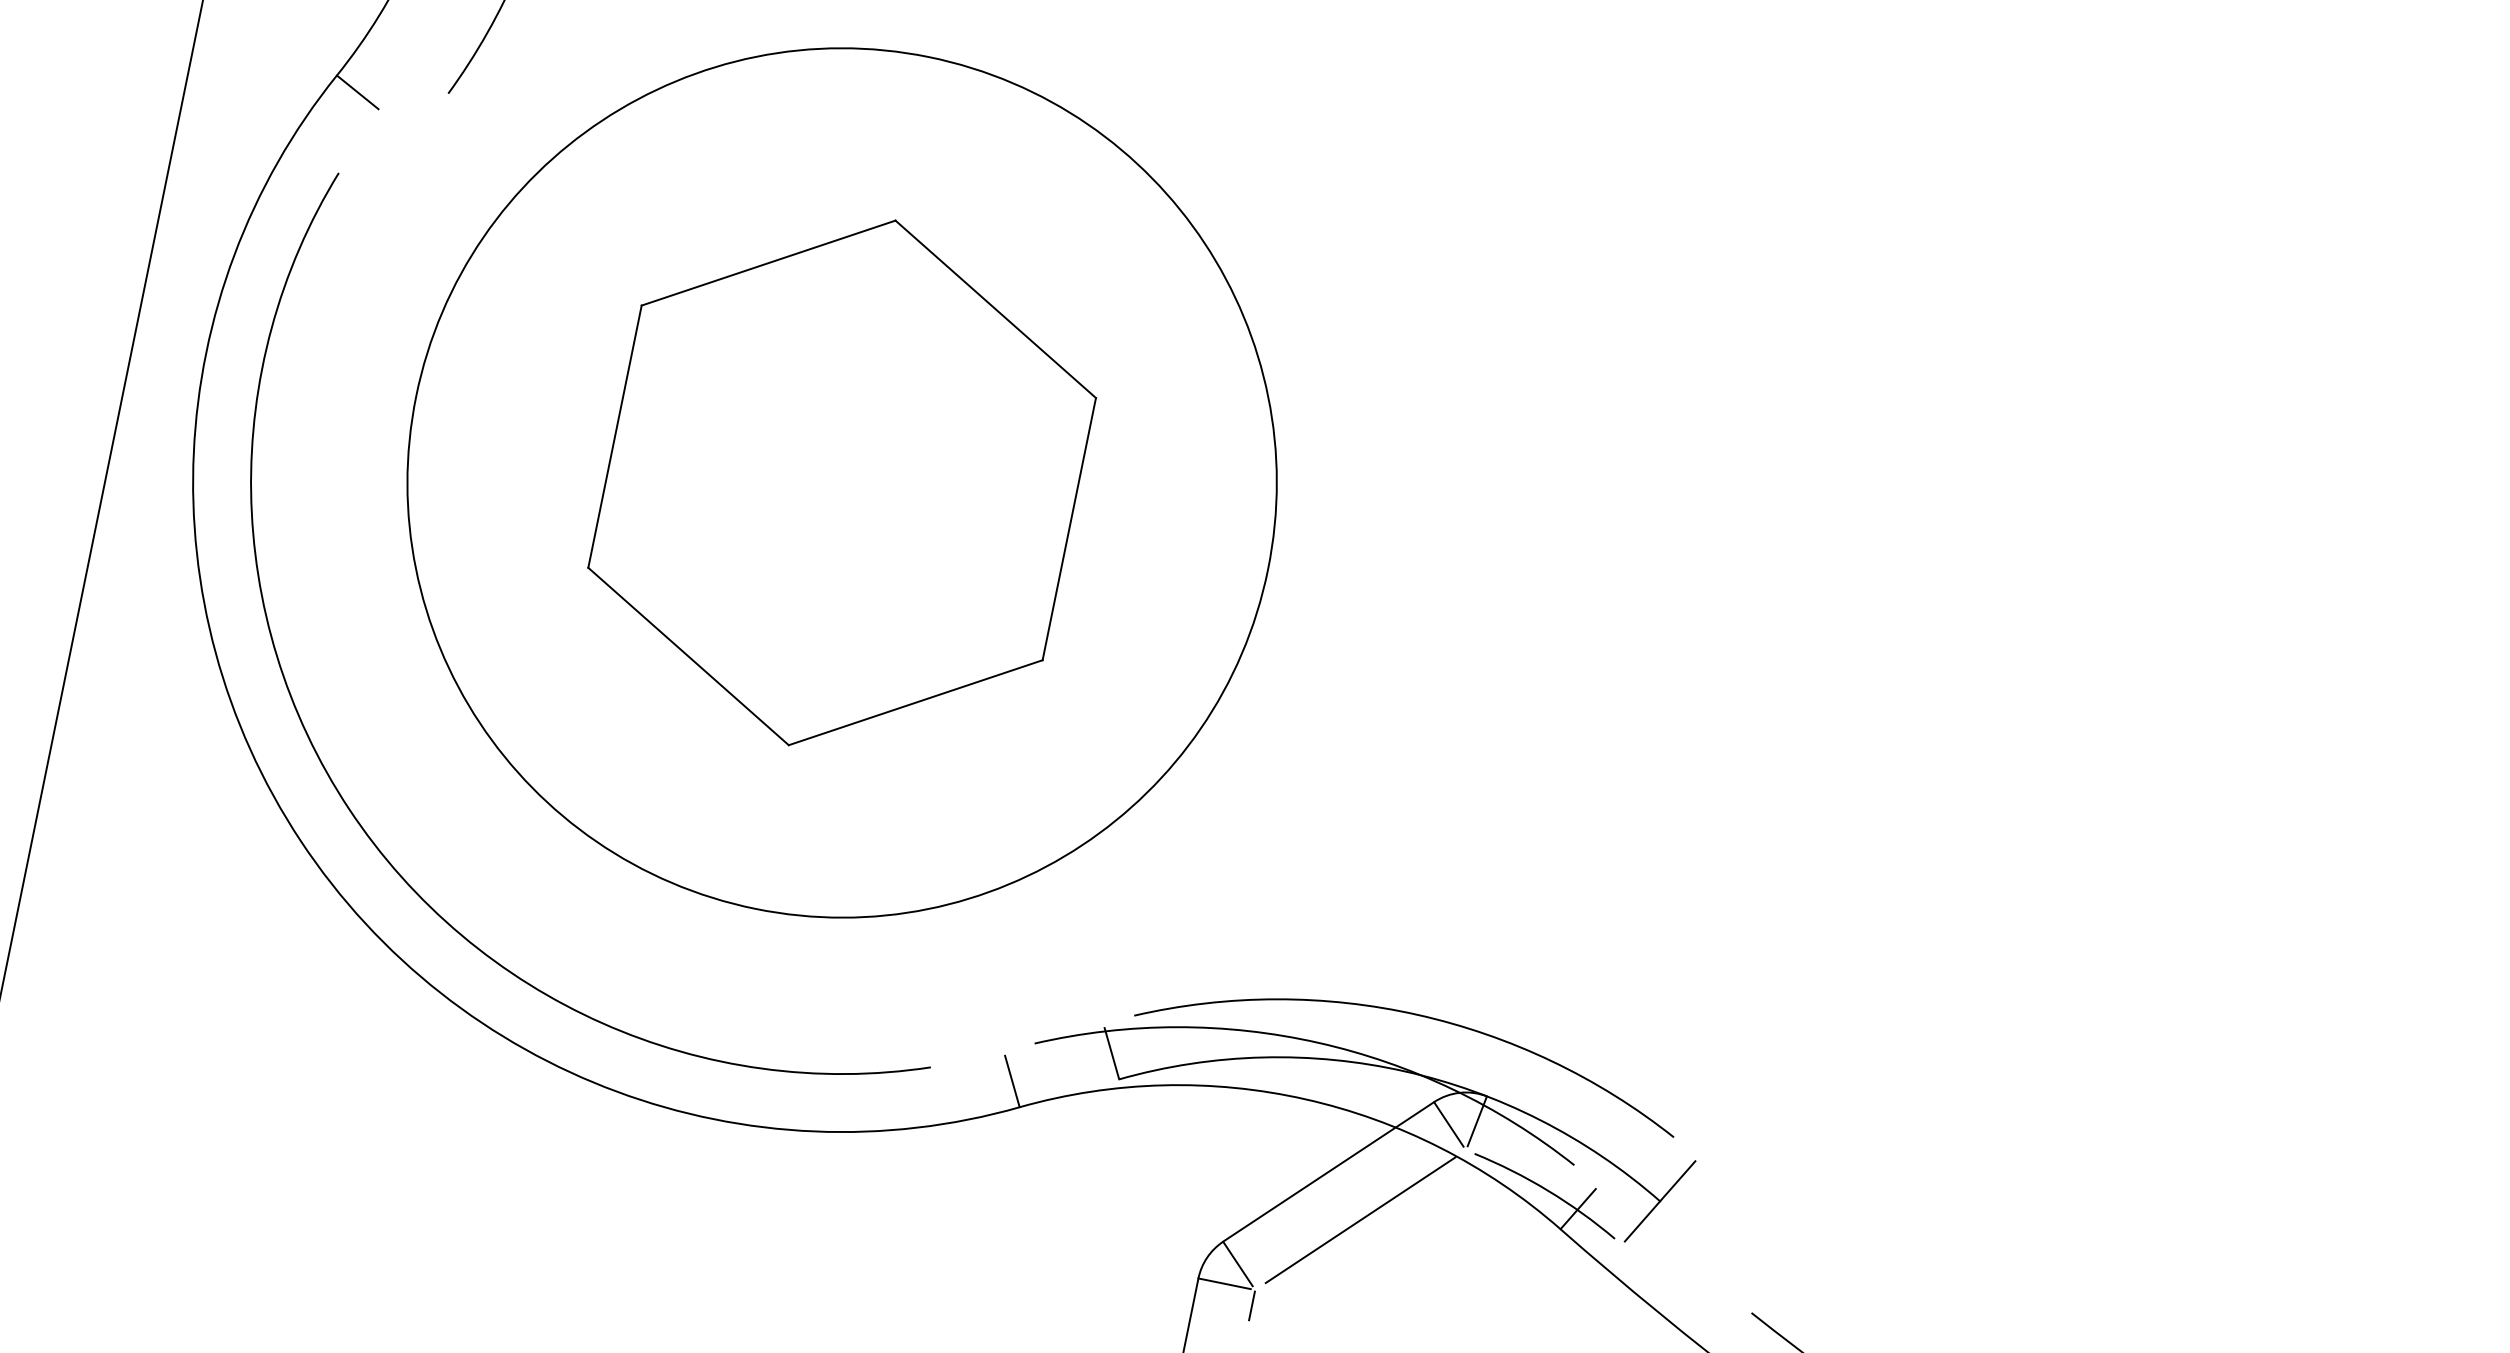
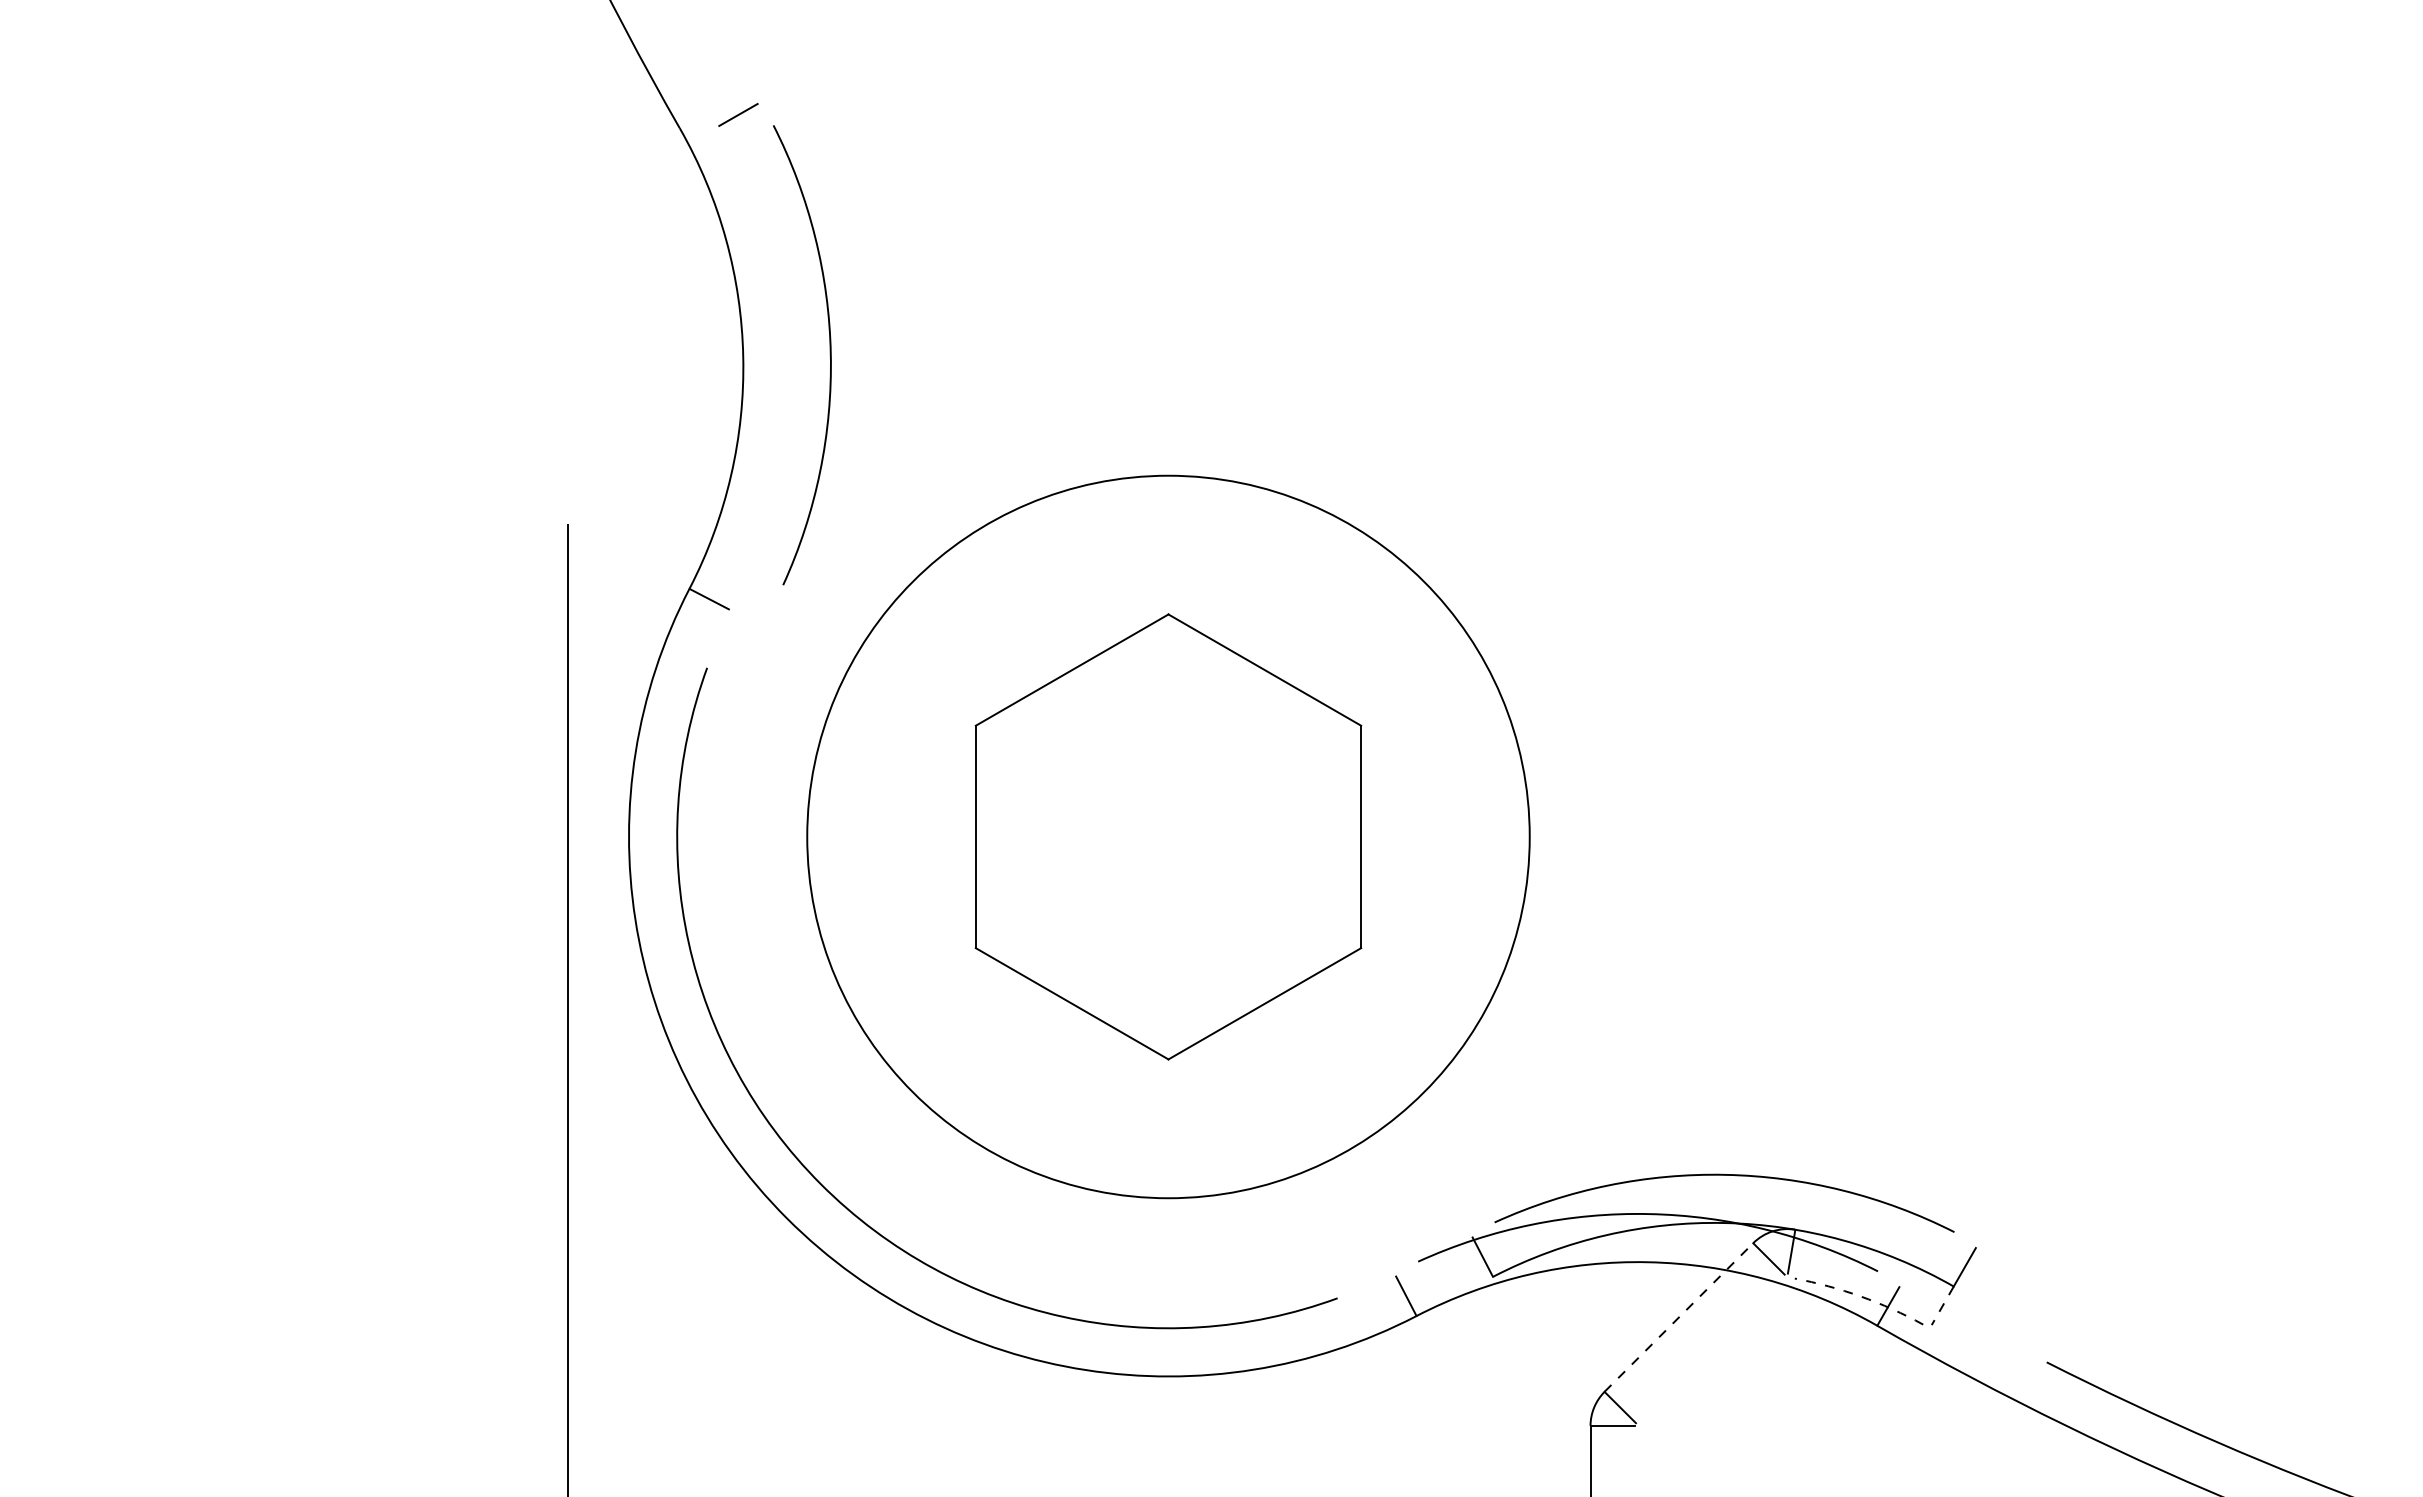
line: (1329, 1172) -> (1679, 1317), solid -> dashed
arc: (1547, 1190) -> (1860, 1296), solid -> dashed
line: (1360, 1220) -> (1712, 1351), removed
line: (1642, 1222) -> (1942, 1306), solid -> dashed
line: (1251, 1306) -> (1638, 1439), removed

